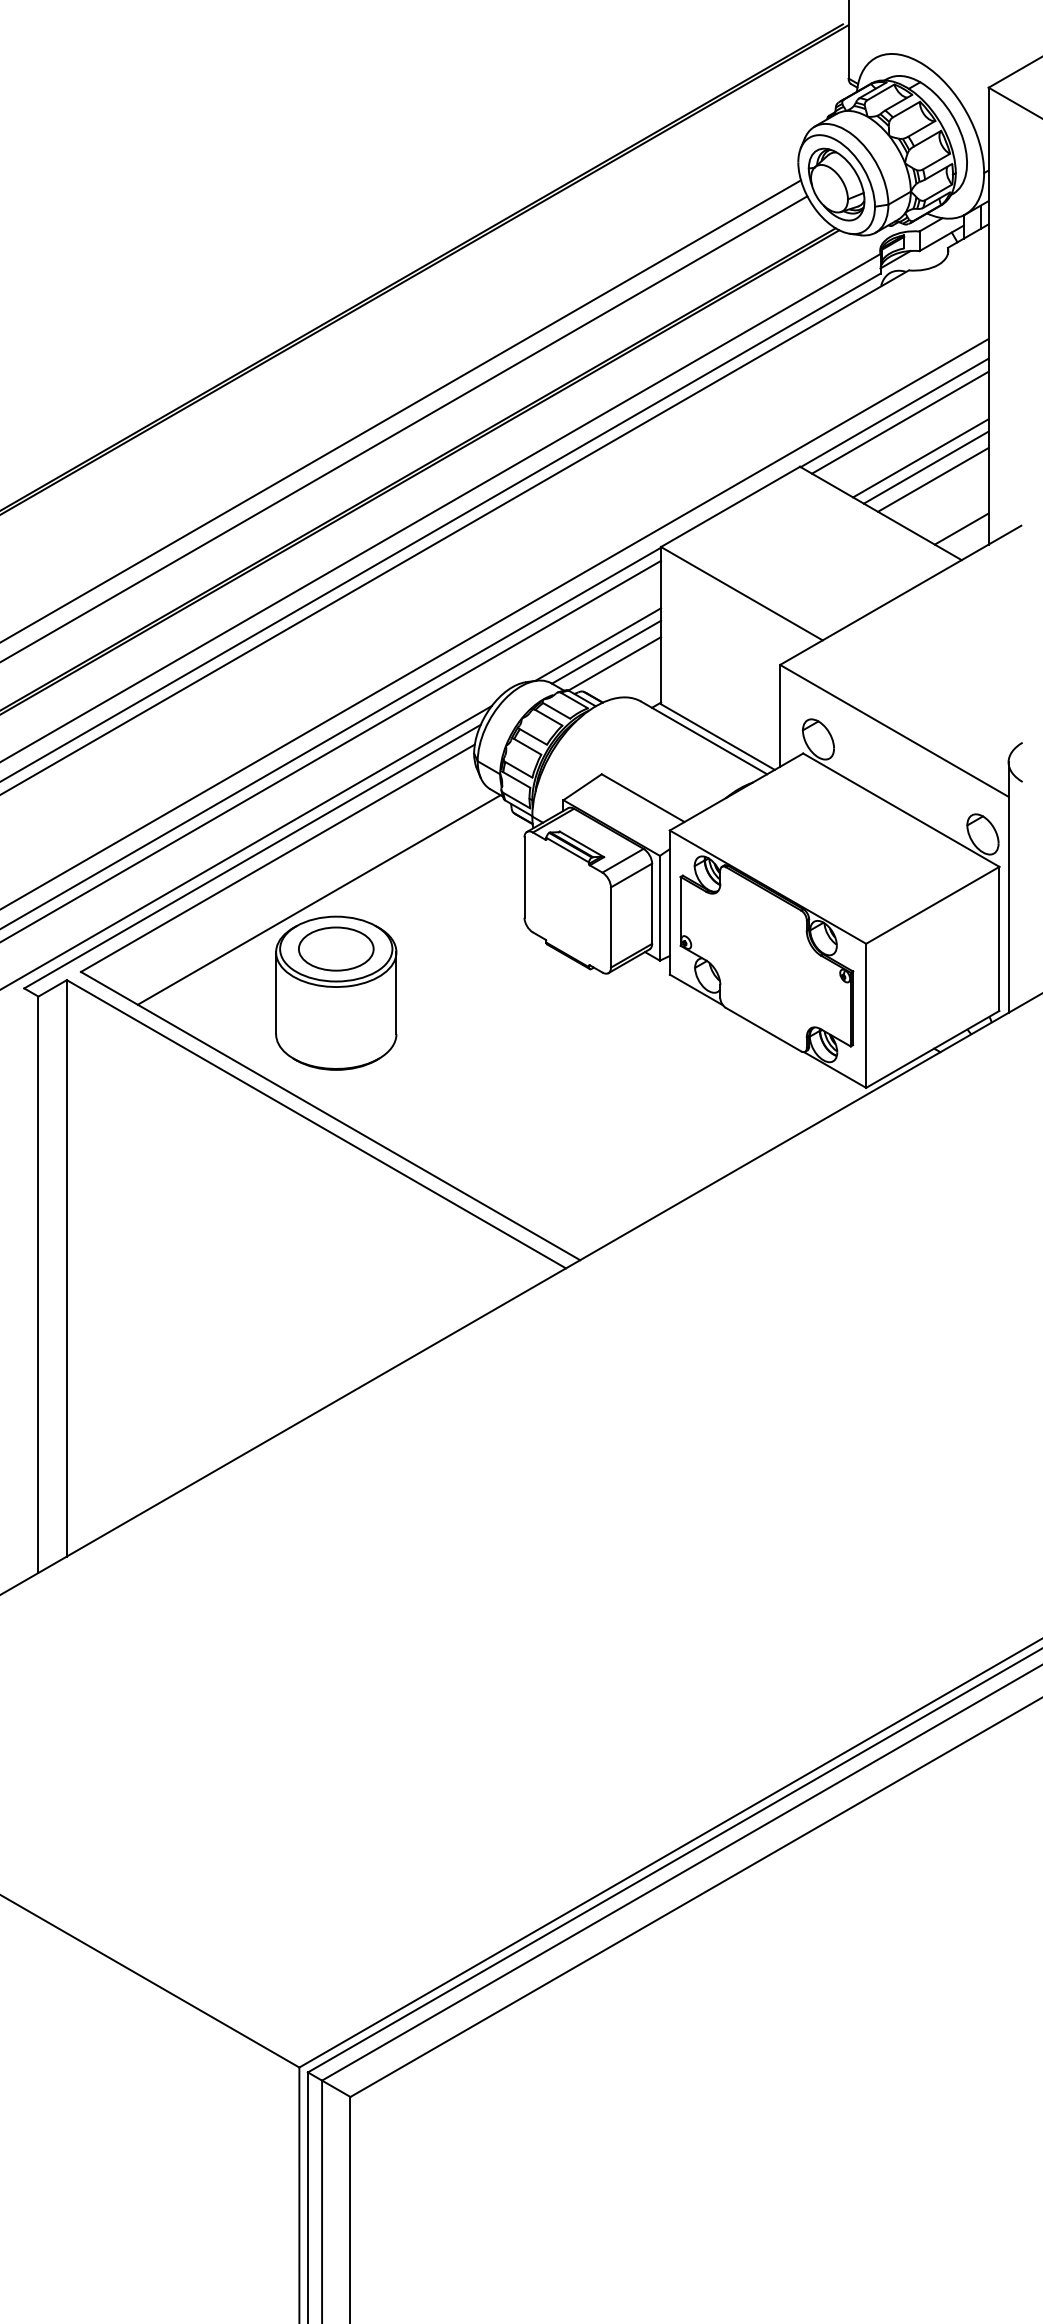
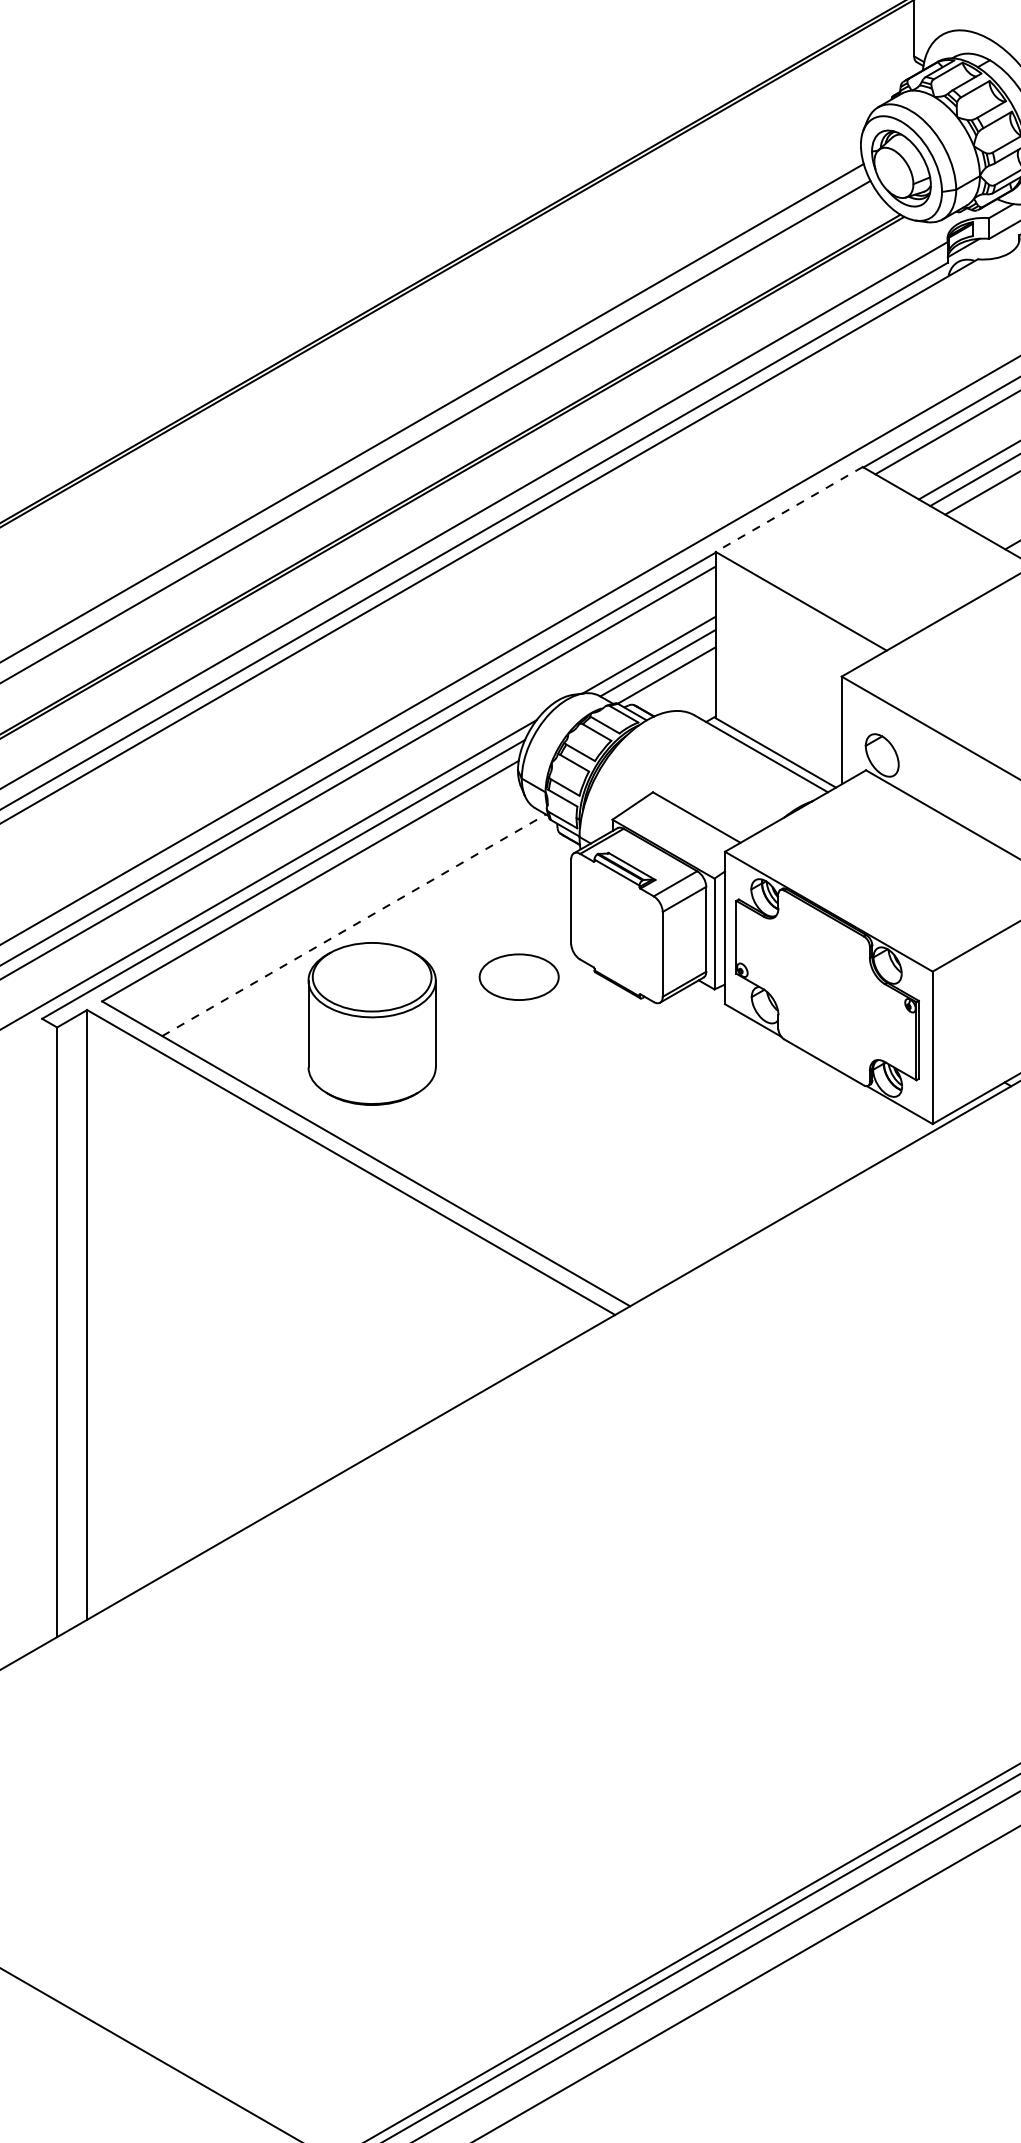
line: (730, 507) -> (789, 510), solid -> dashed
line: (319, 900) -> (354, 925), solid -> dashed
part: (336, 948) -> (519, 976), moved

